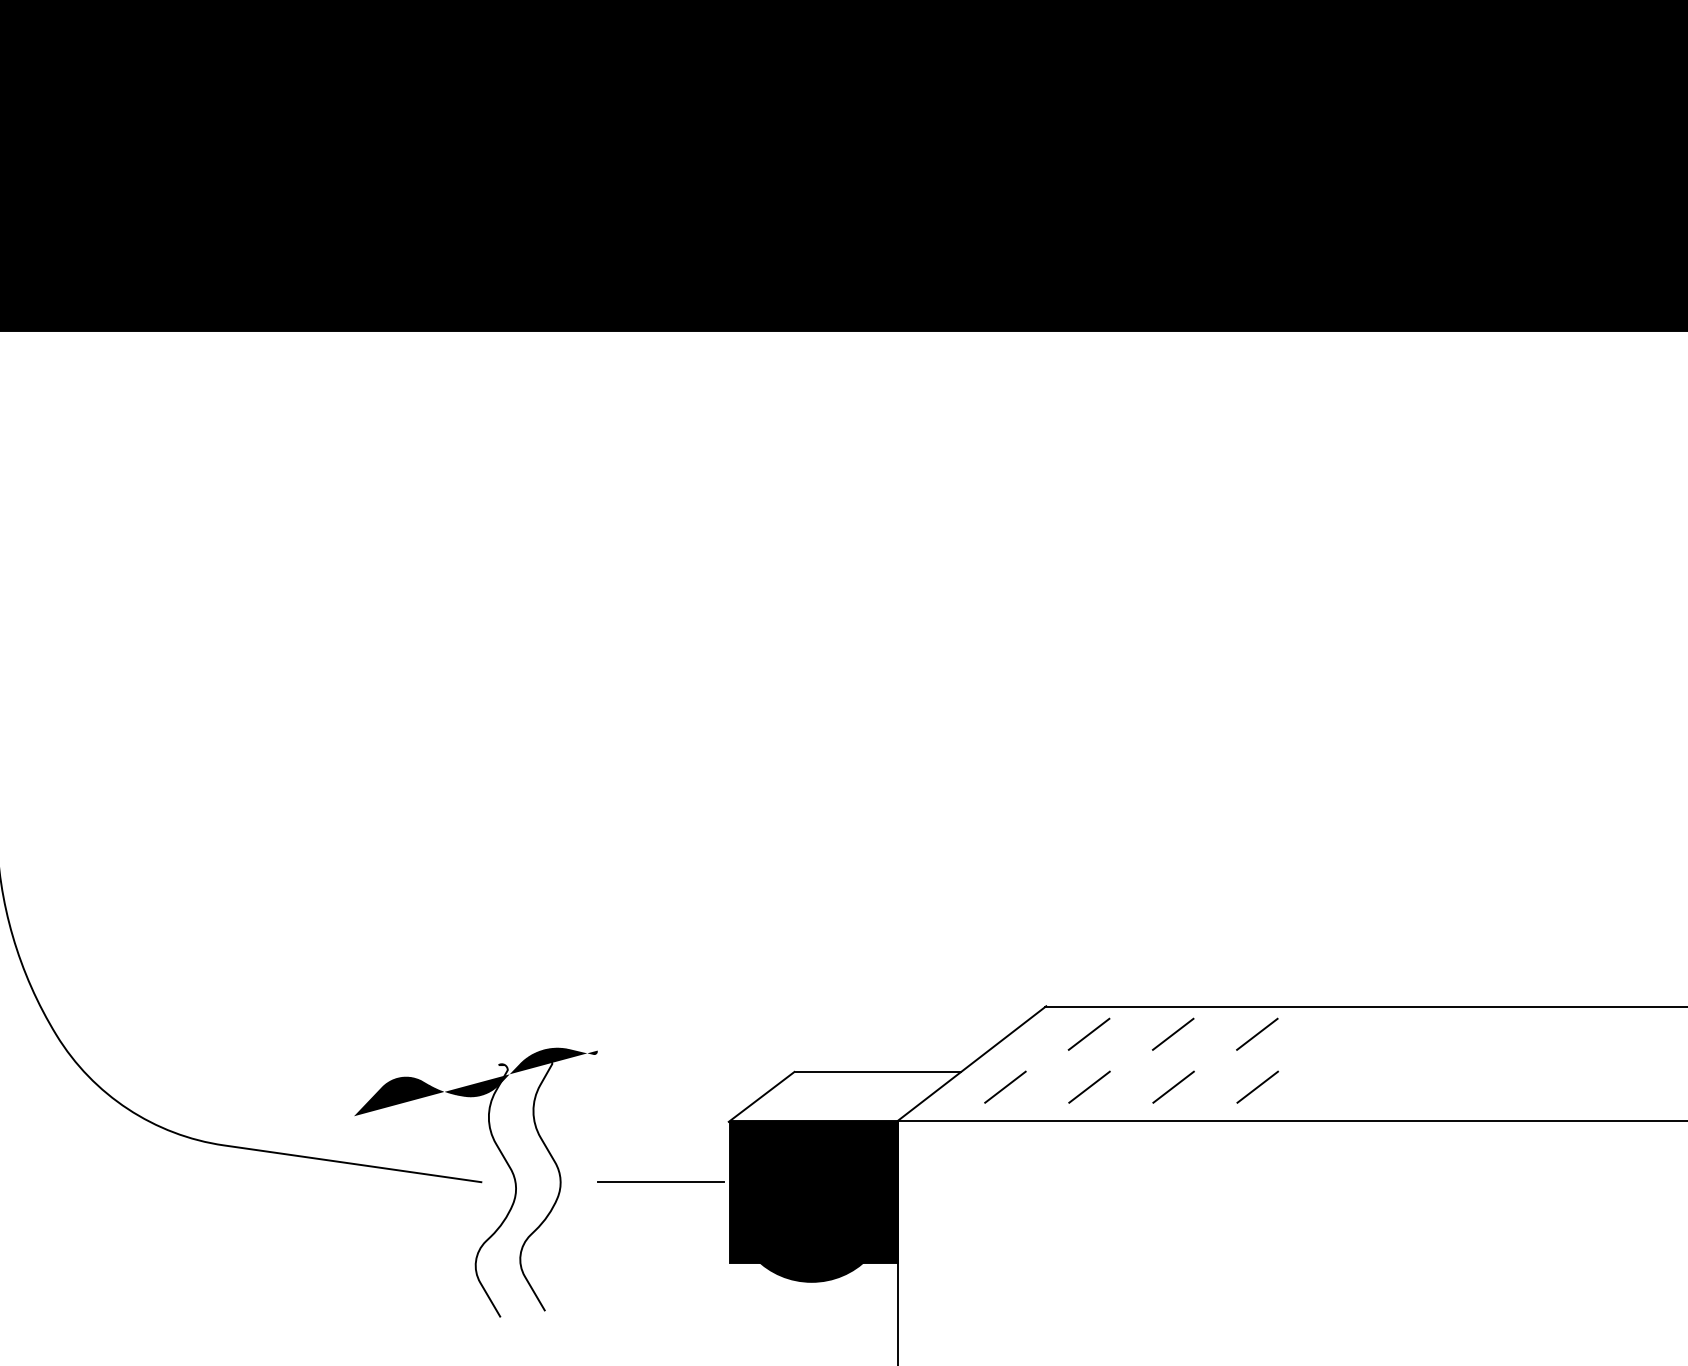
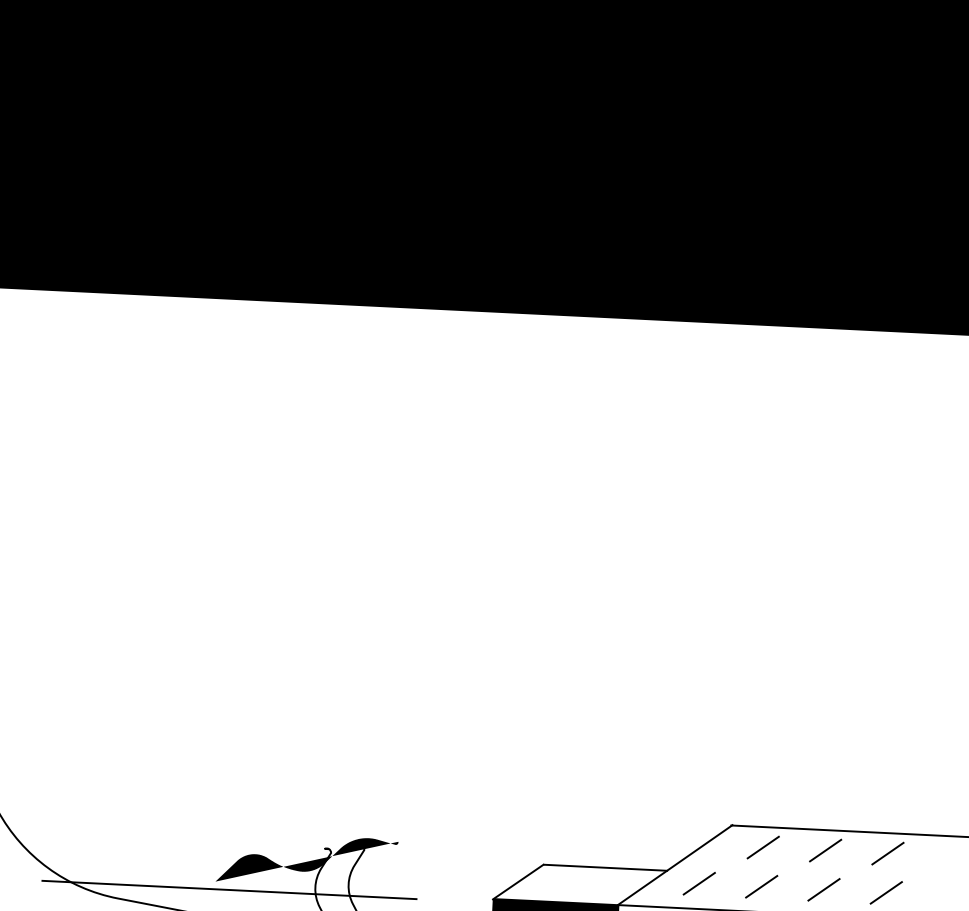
line: (373, 1126) -> (229, 889), added

